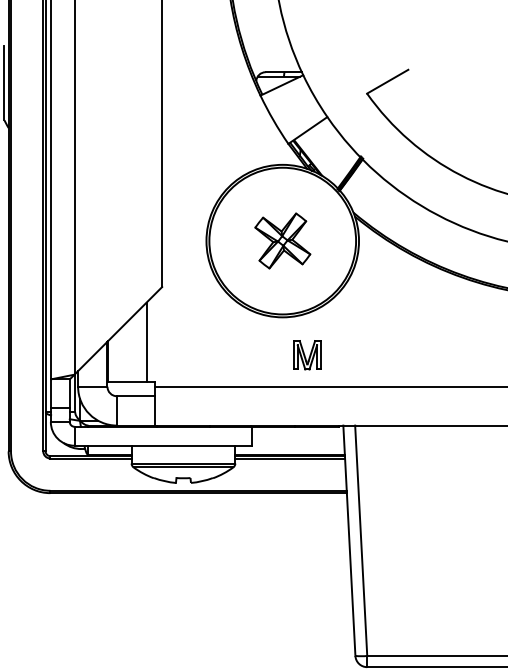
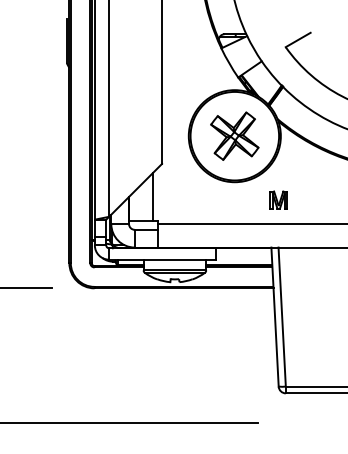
part: (282, 239) -> (234, 135), size x1.43
part: (307, 354) -> (278, 199), moved

